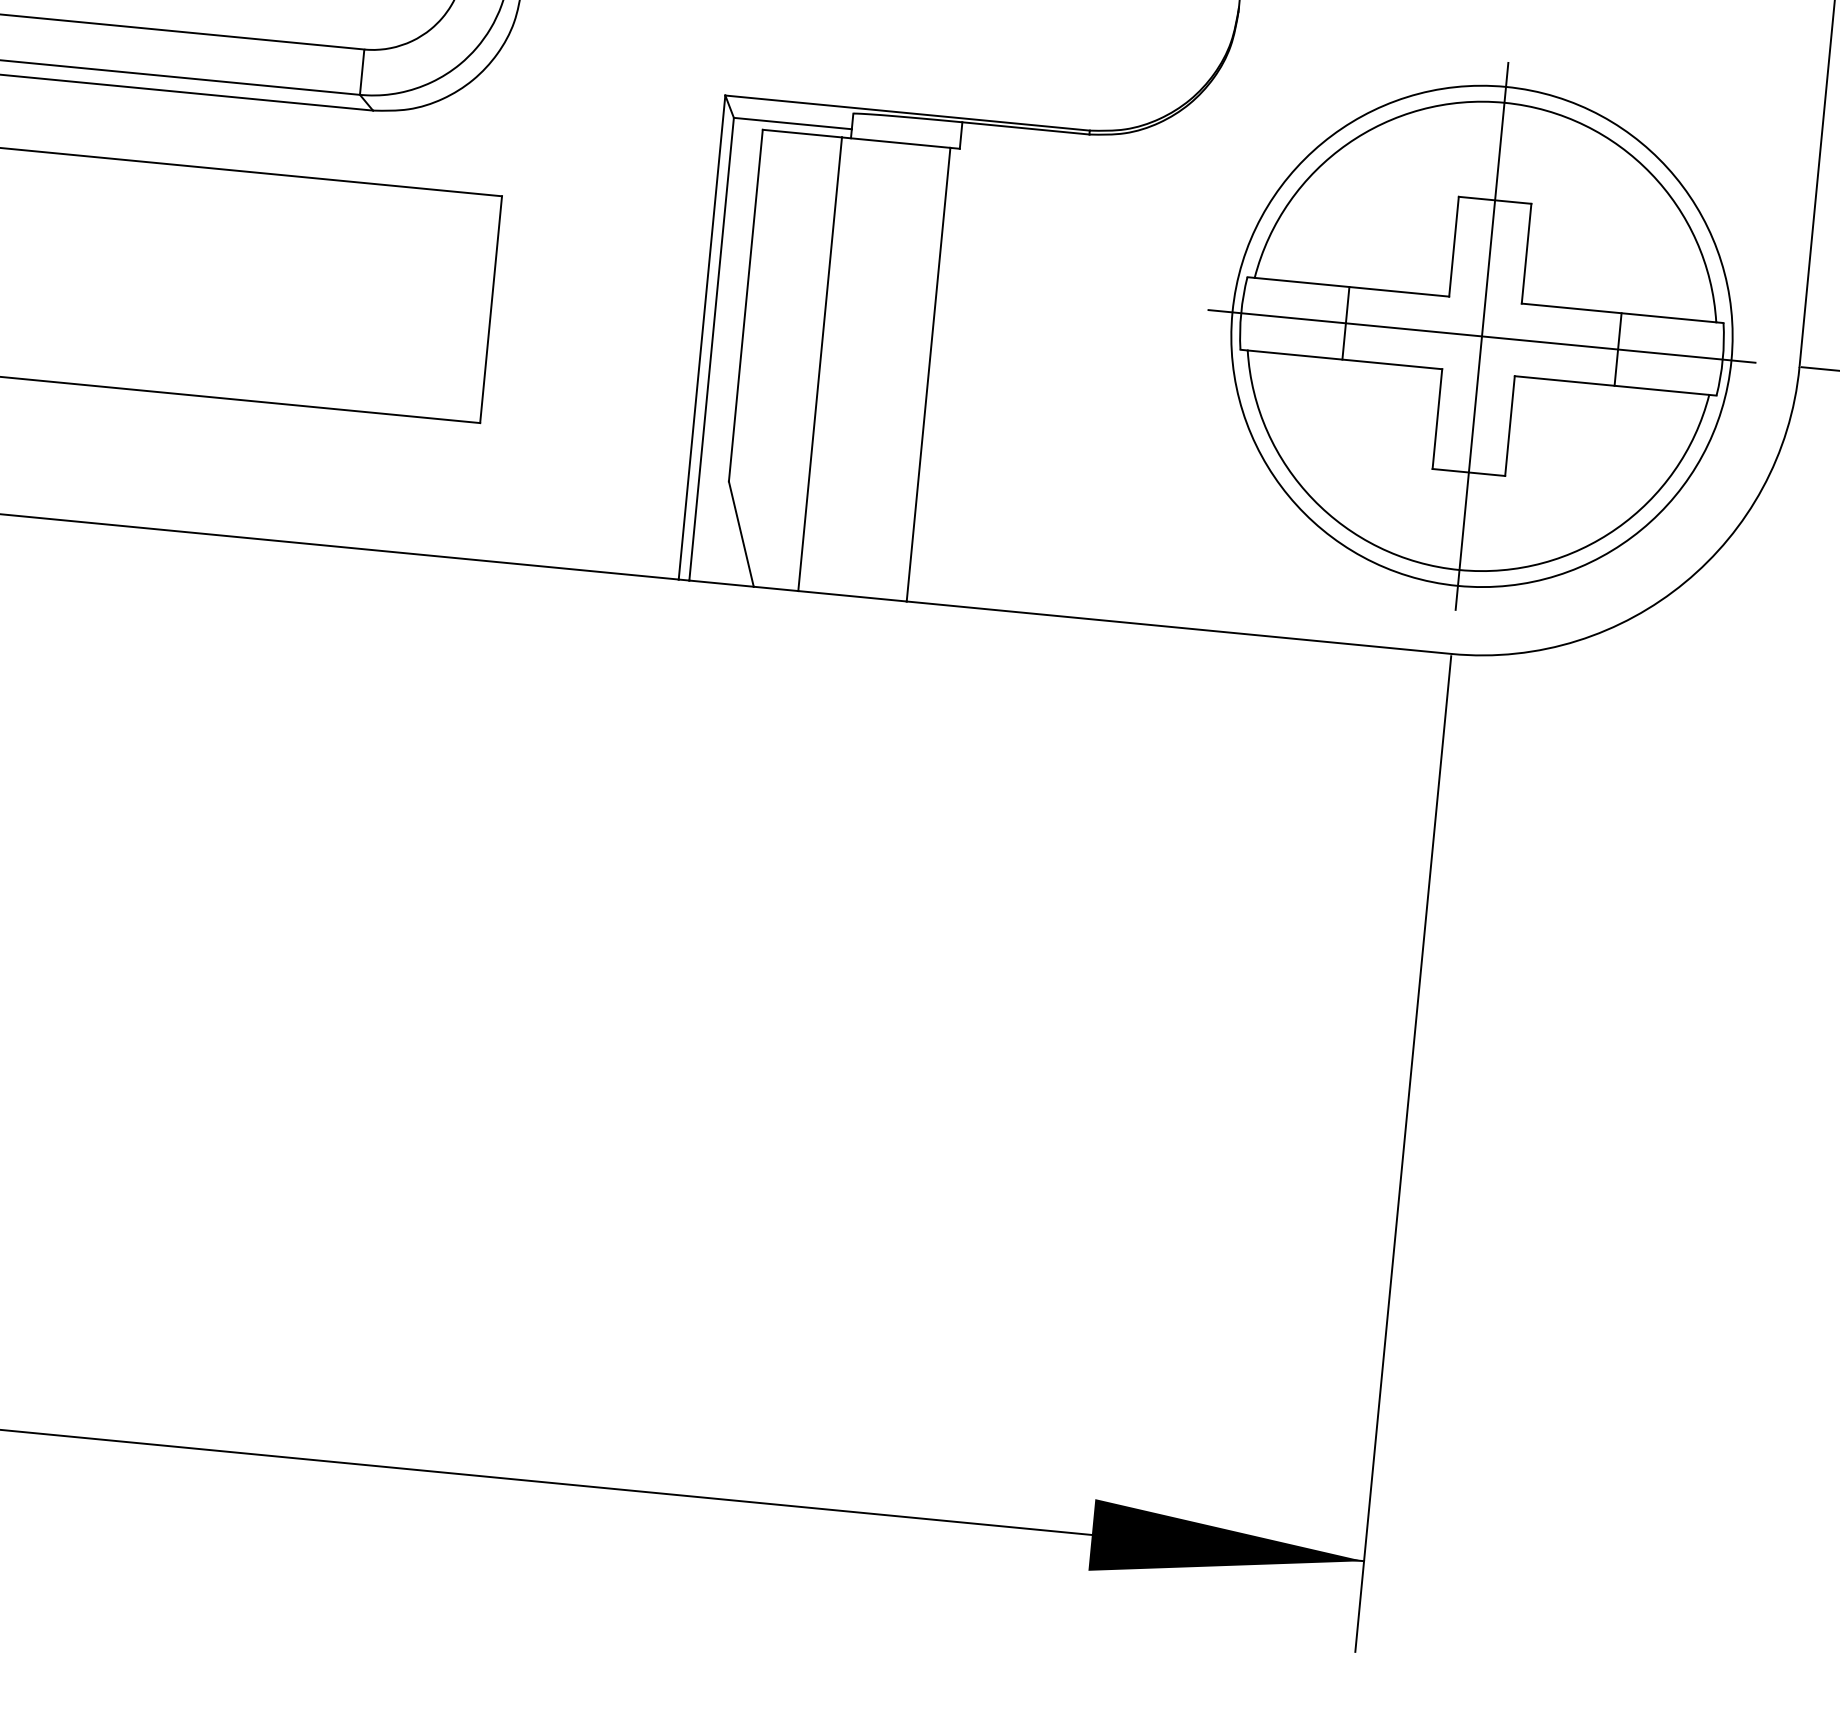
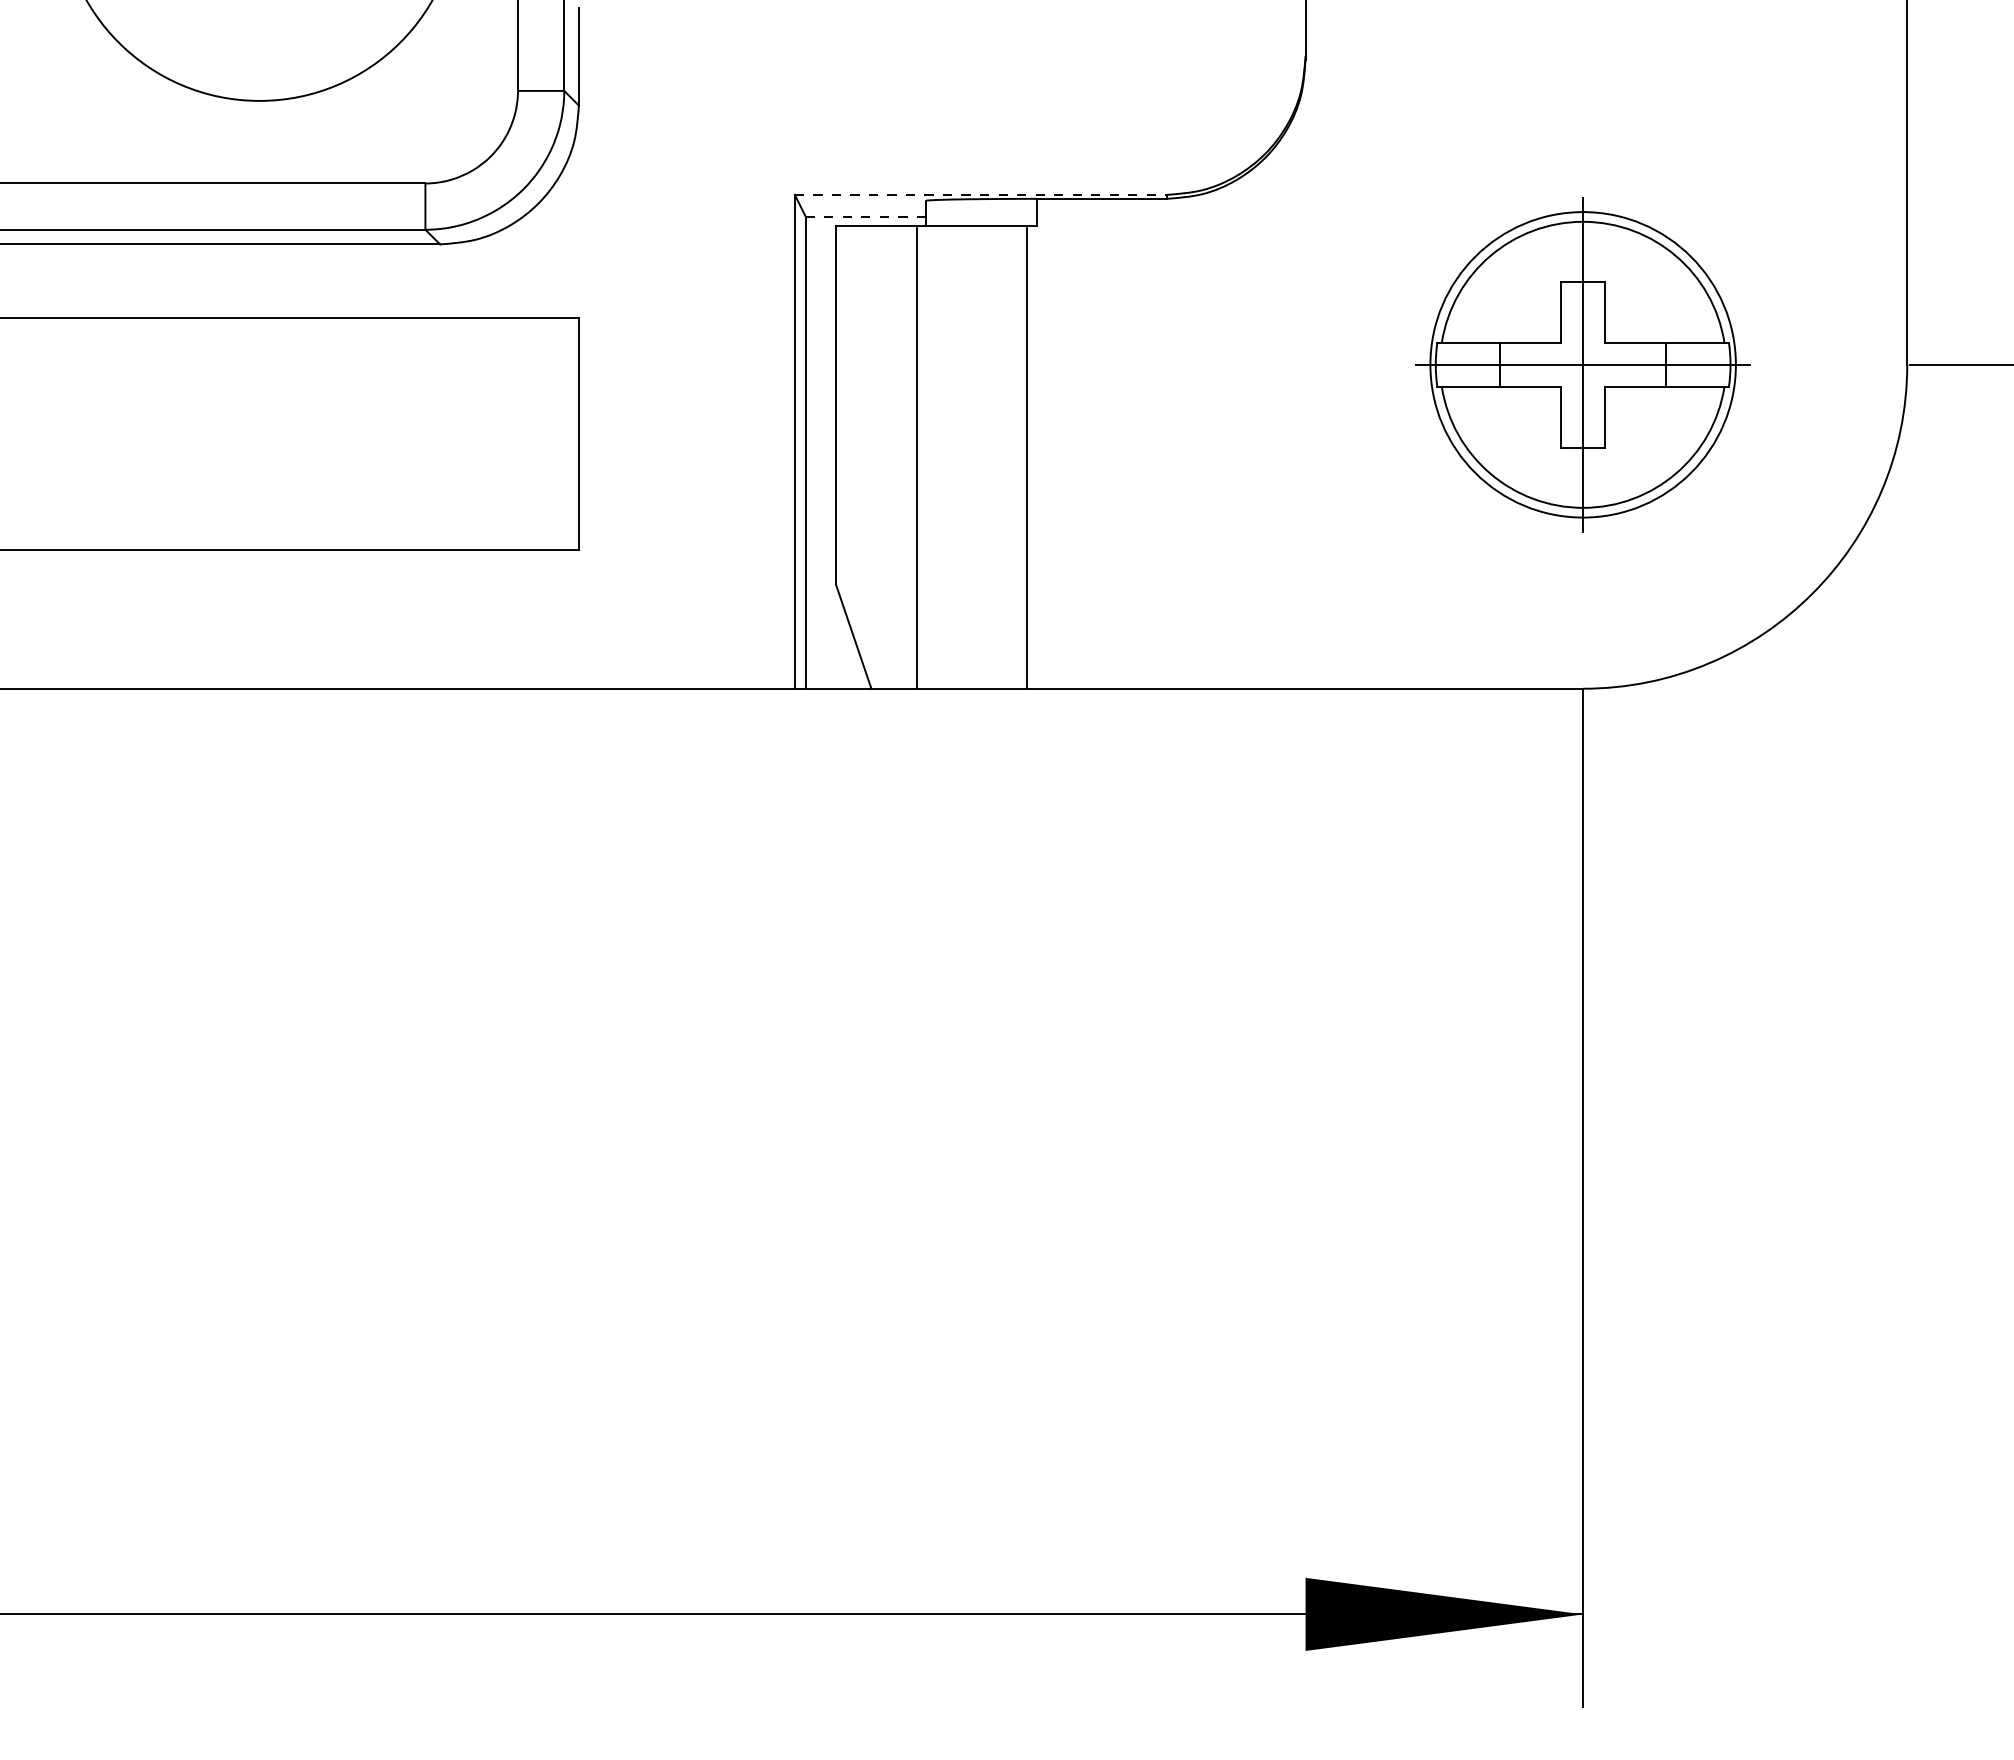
line: (907, 112) -> (980, 194), solid -> dashed
line: (792, 123) -> (865, 216), solid -> dashed
part: (1481, 336) -> (1582, 364), size x0.6

